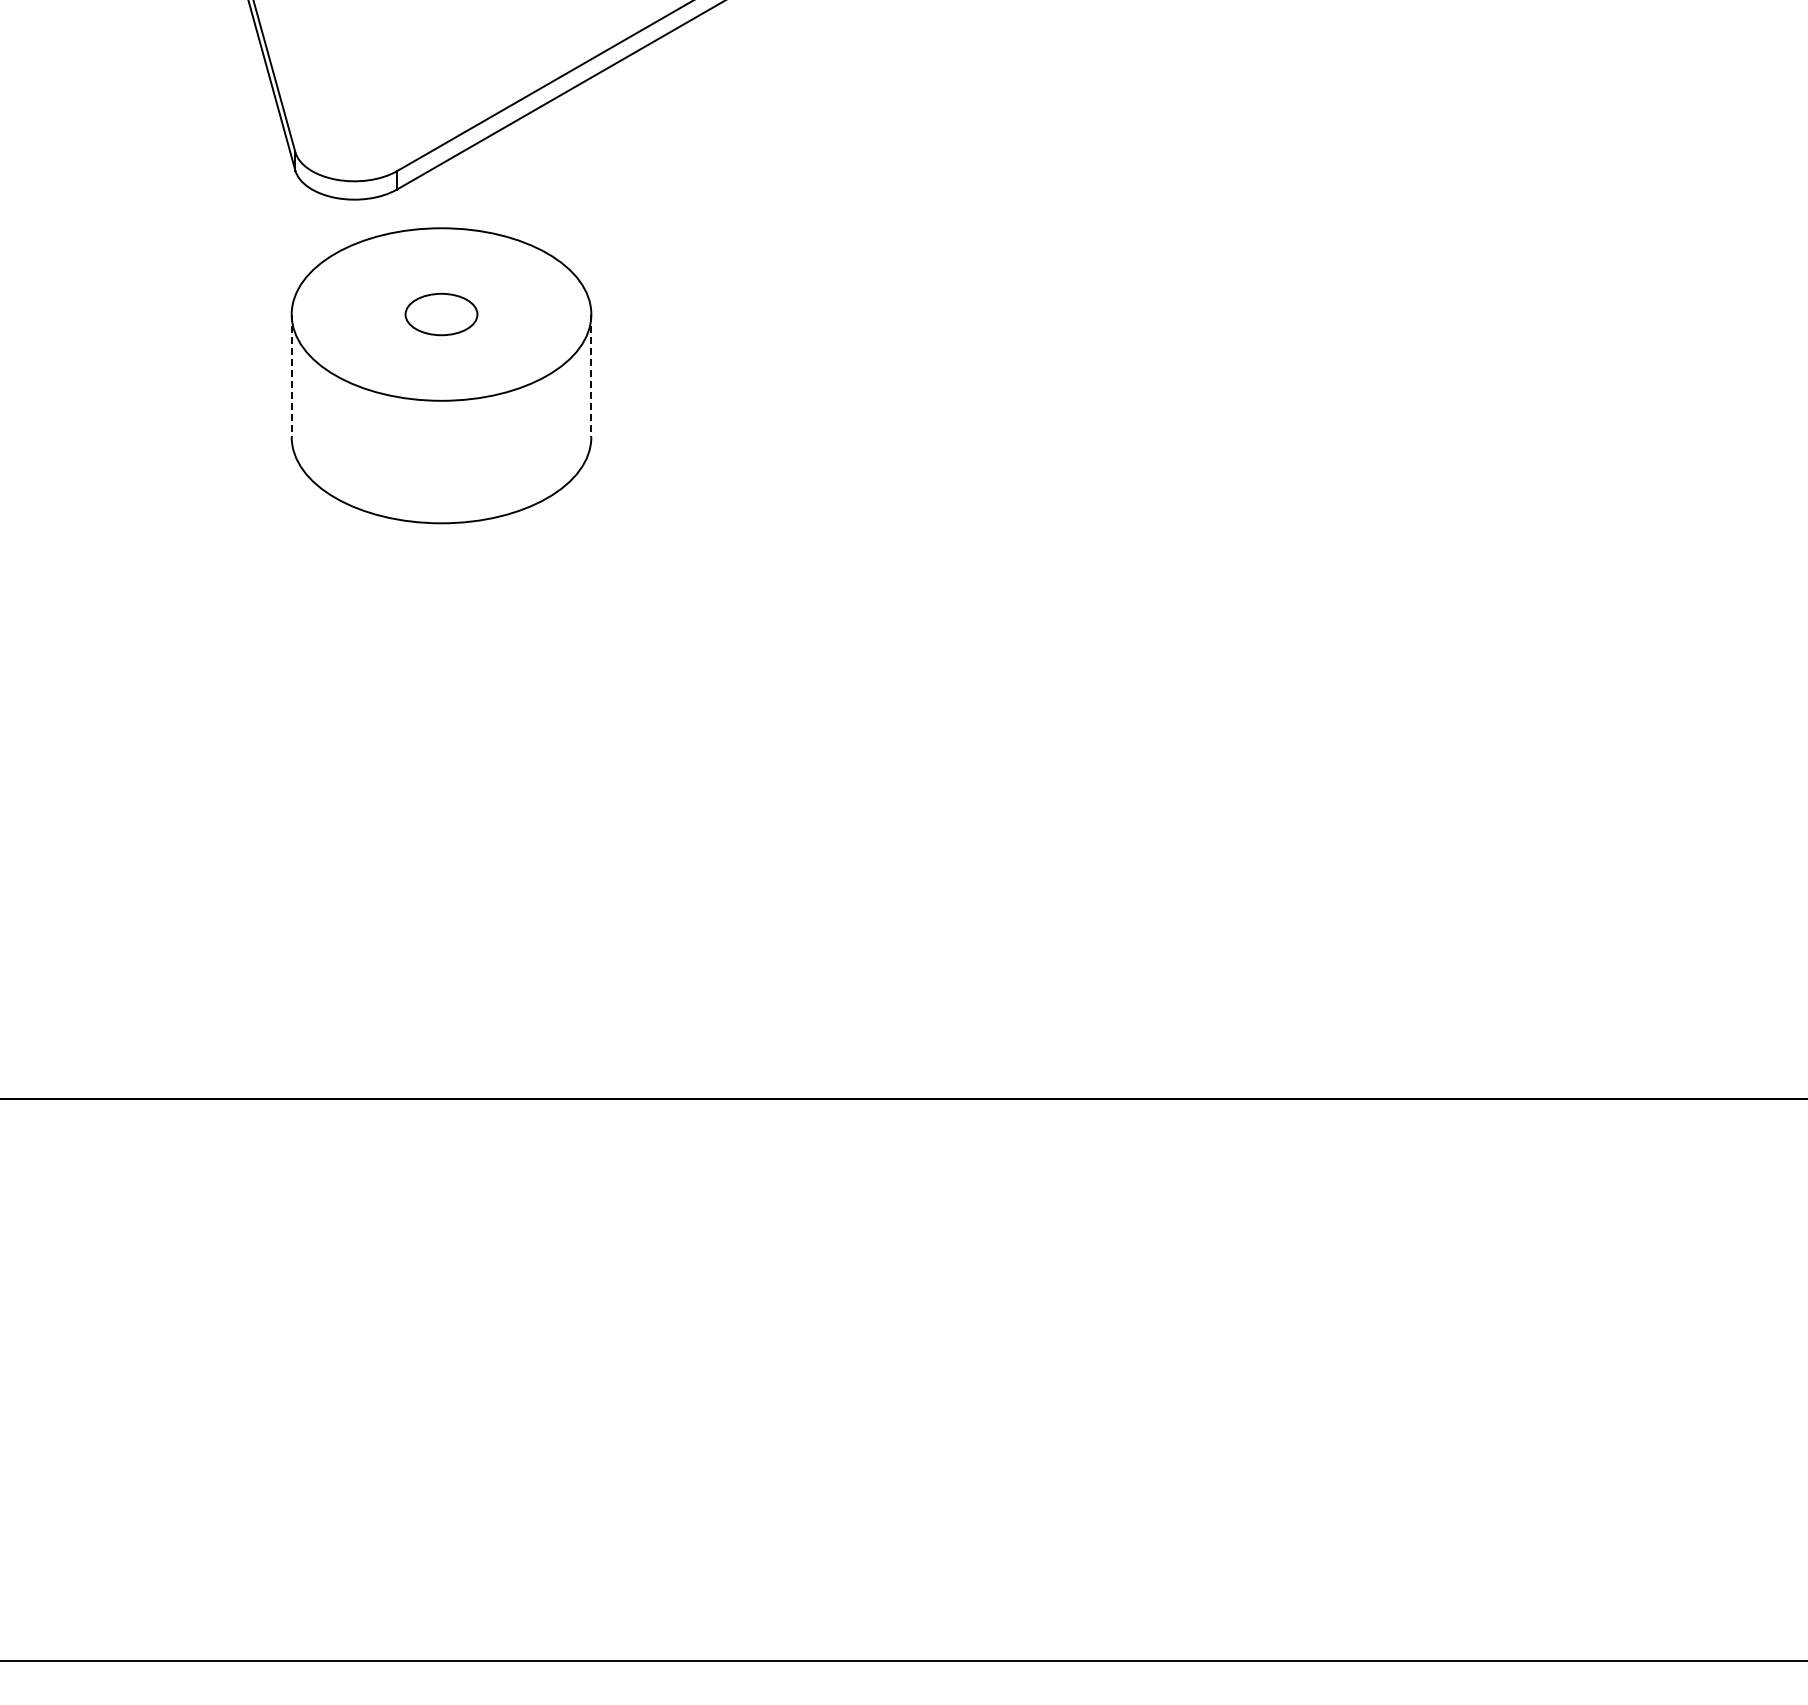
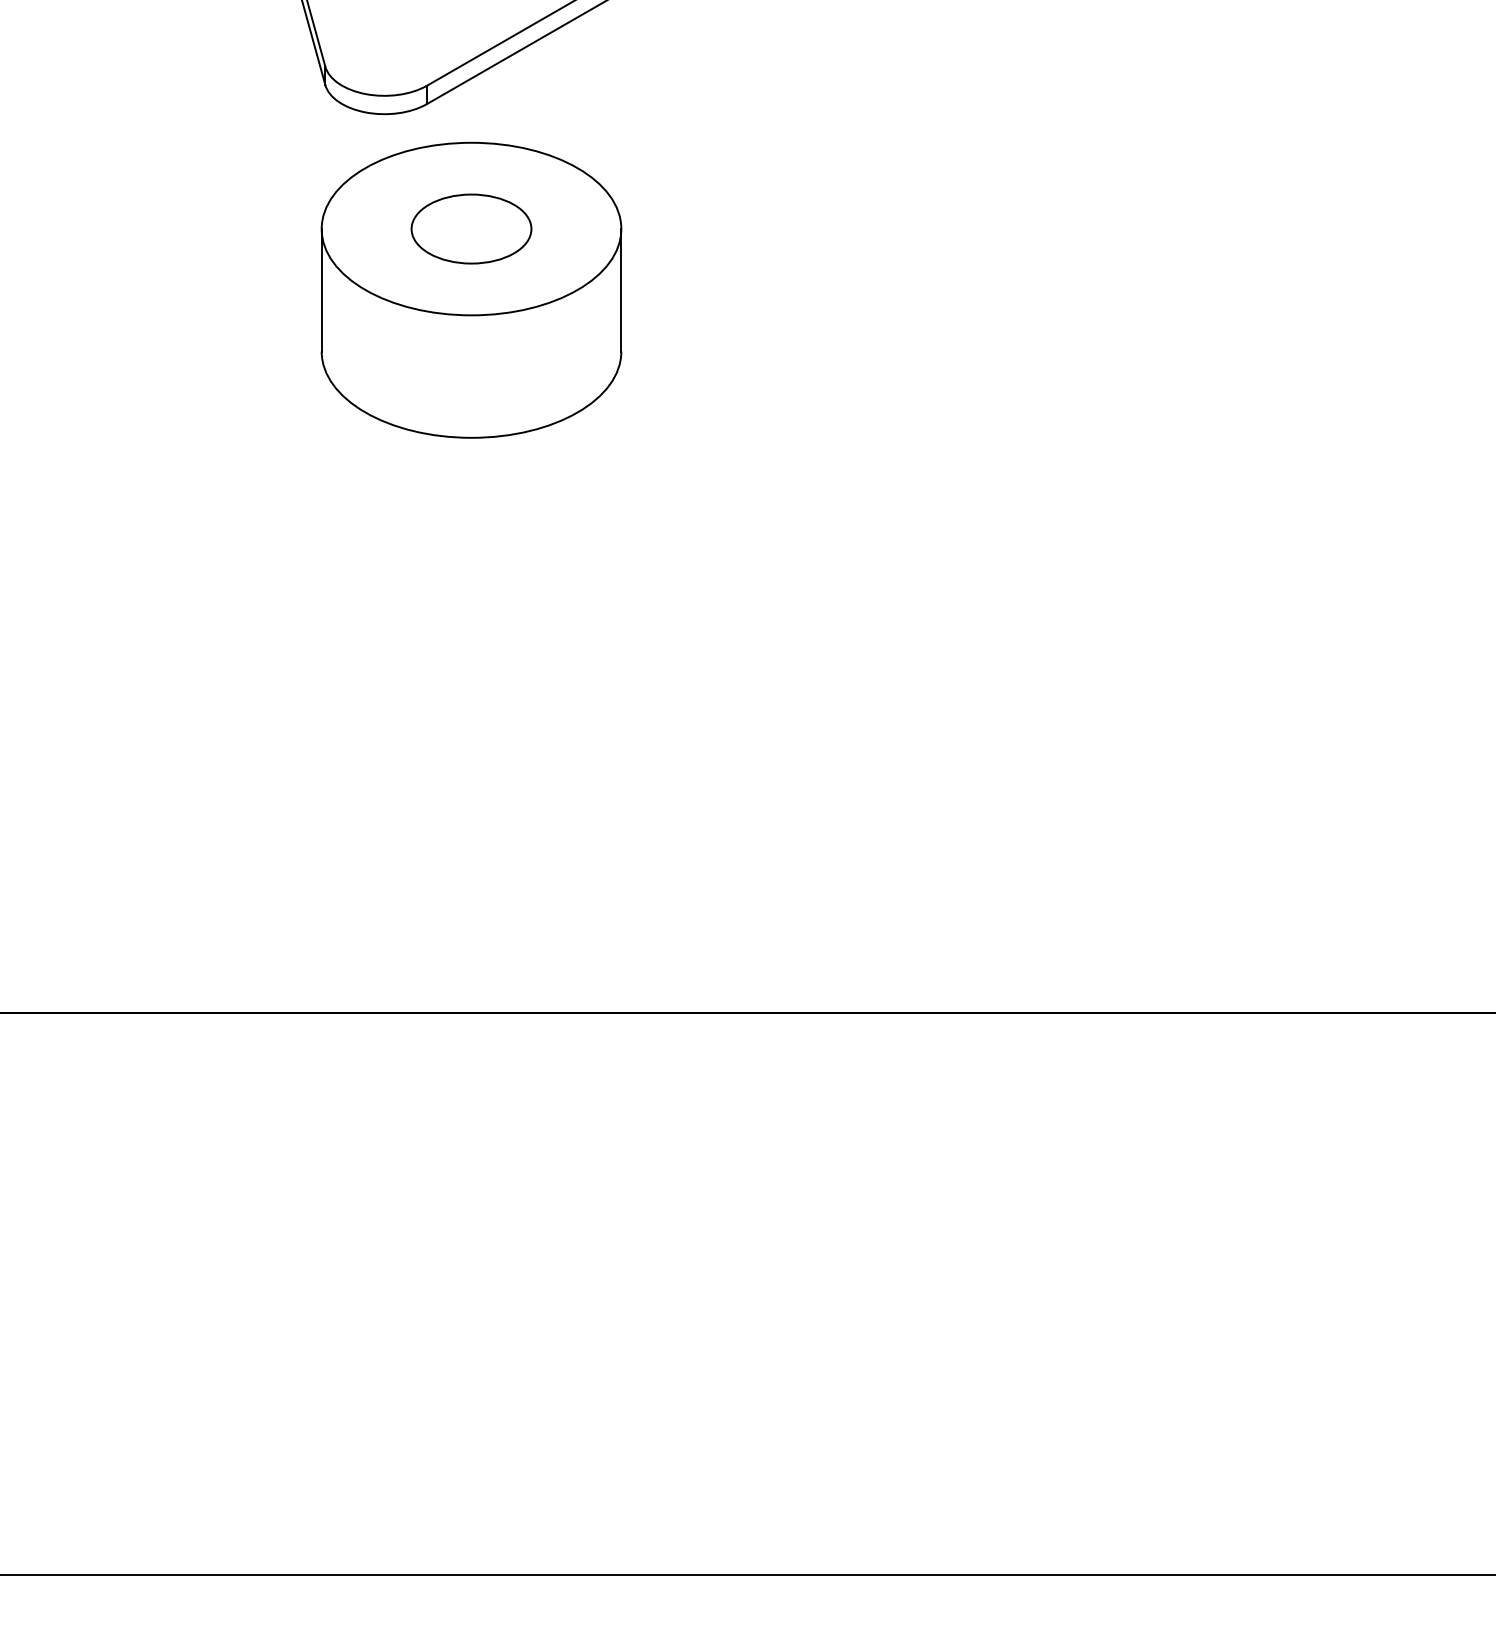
circle: (441, 314) -> (471, 229), size x1.67
line: (291, 376) -> (321, 291), dashed -> solid
line: (591, 376) -> (621, 291), dashed -> solid

